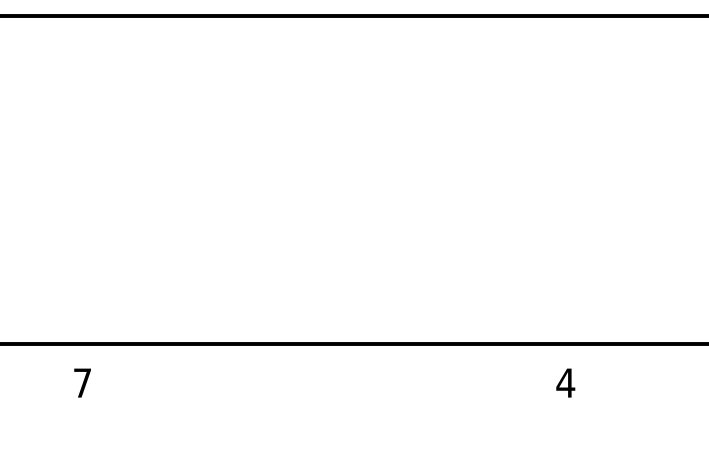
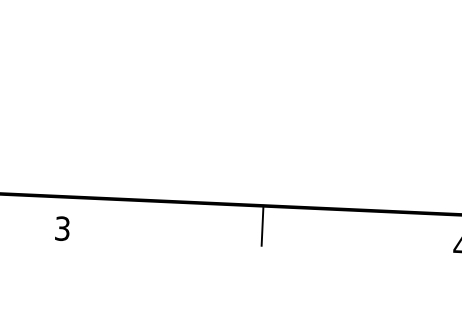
line: (324, 368) -> (262, 225), added
text: (82, 383) -> (62, 229), 7 -> 3

